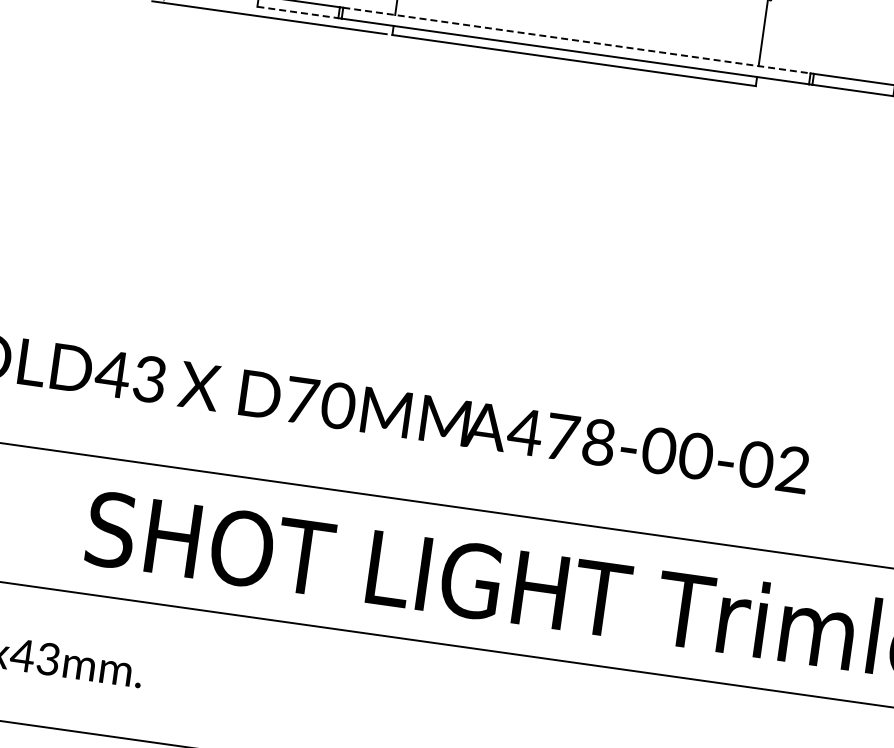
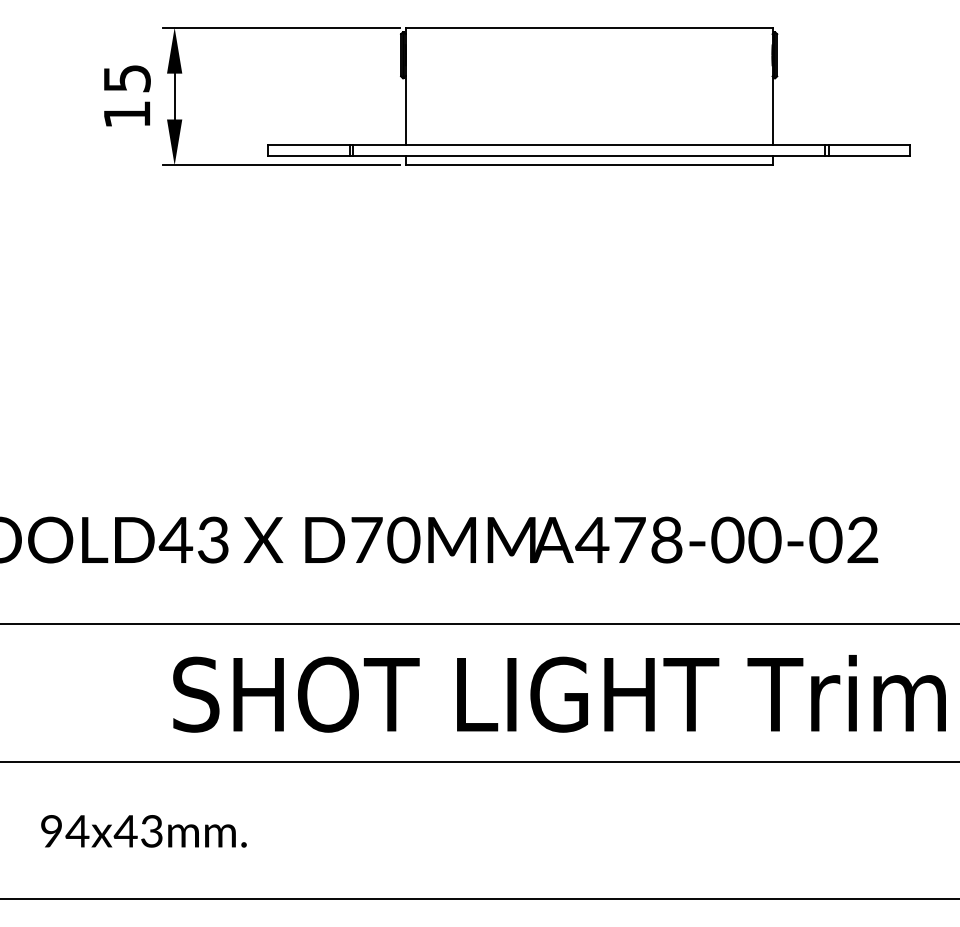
line: (297, 12) -> (308, 156), dashed -> solid
line: (577, 40) -> (589, 145), dashed -> solid

